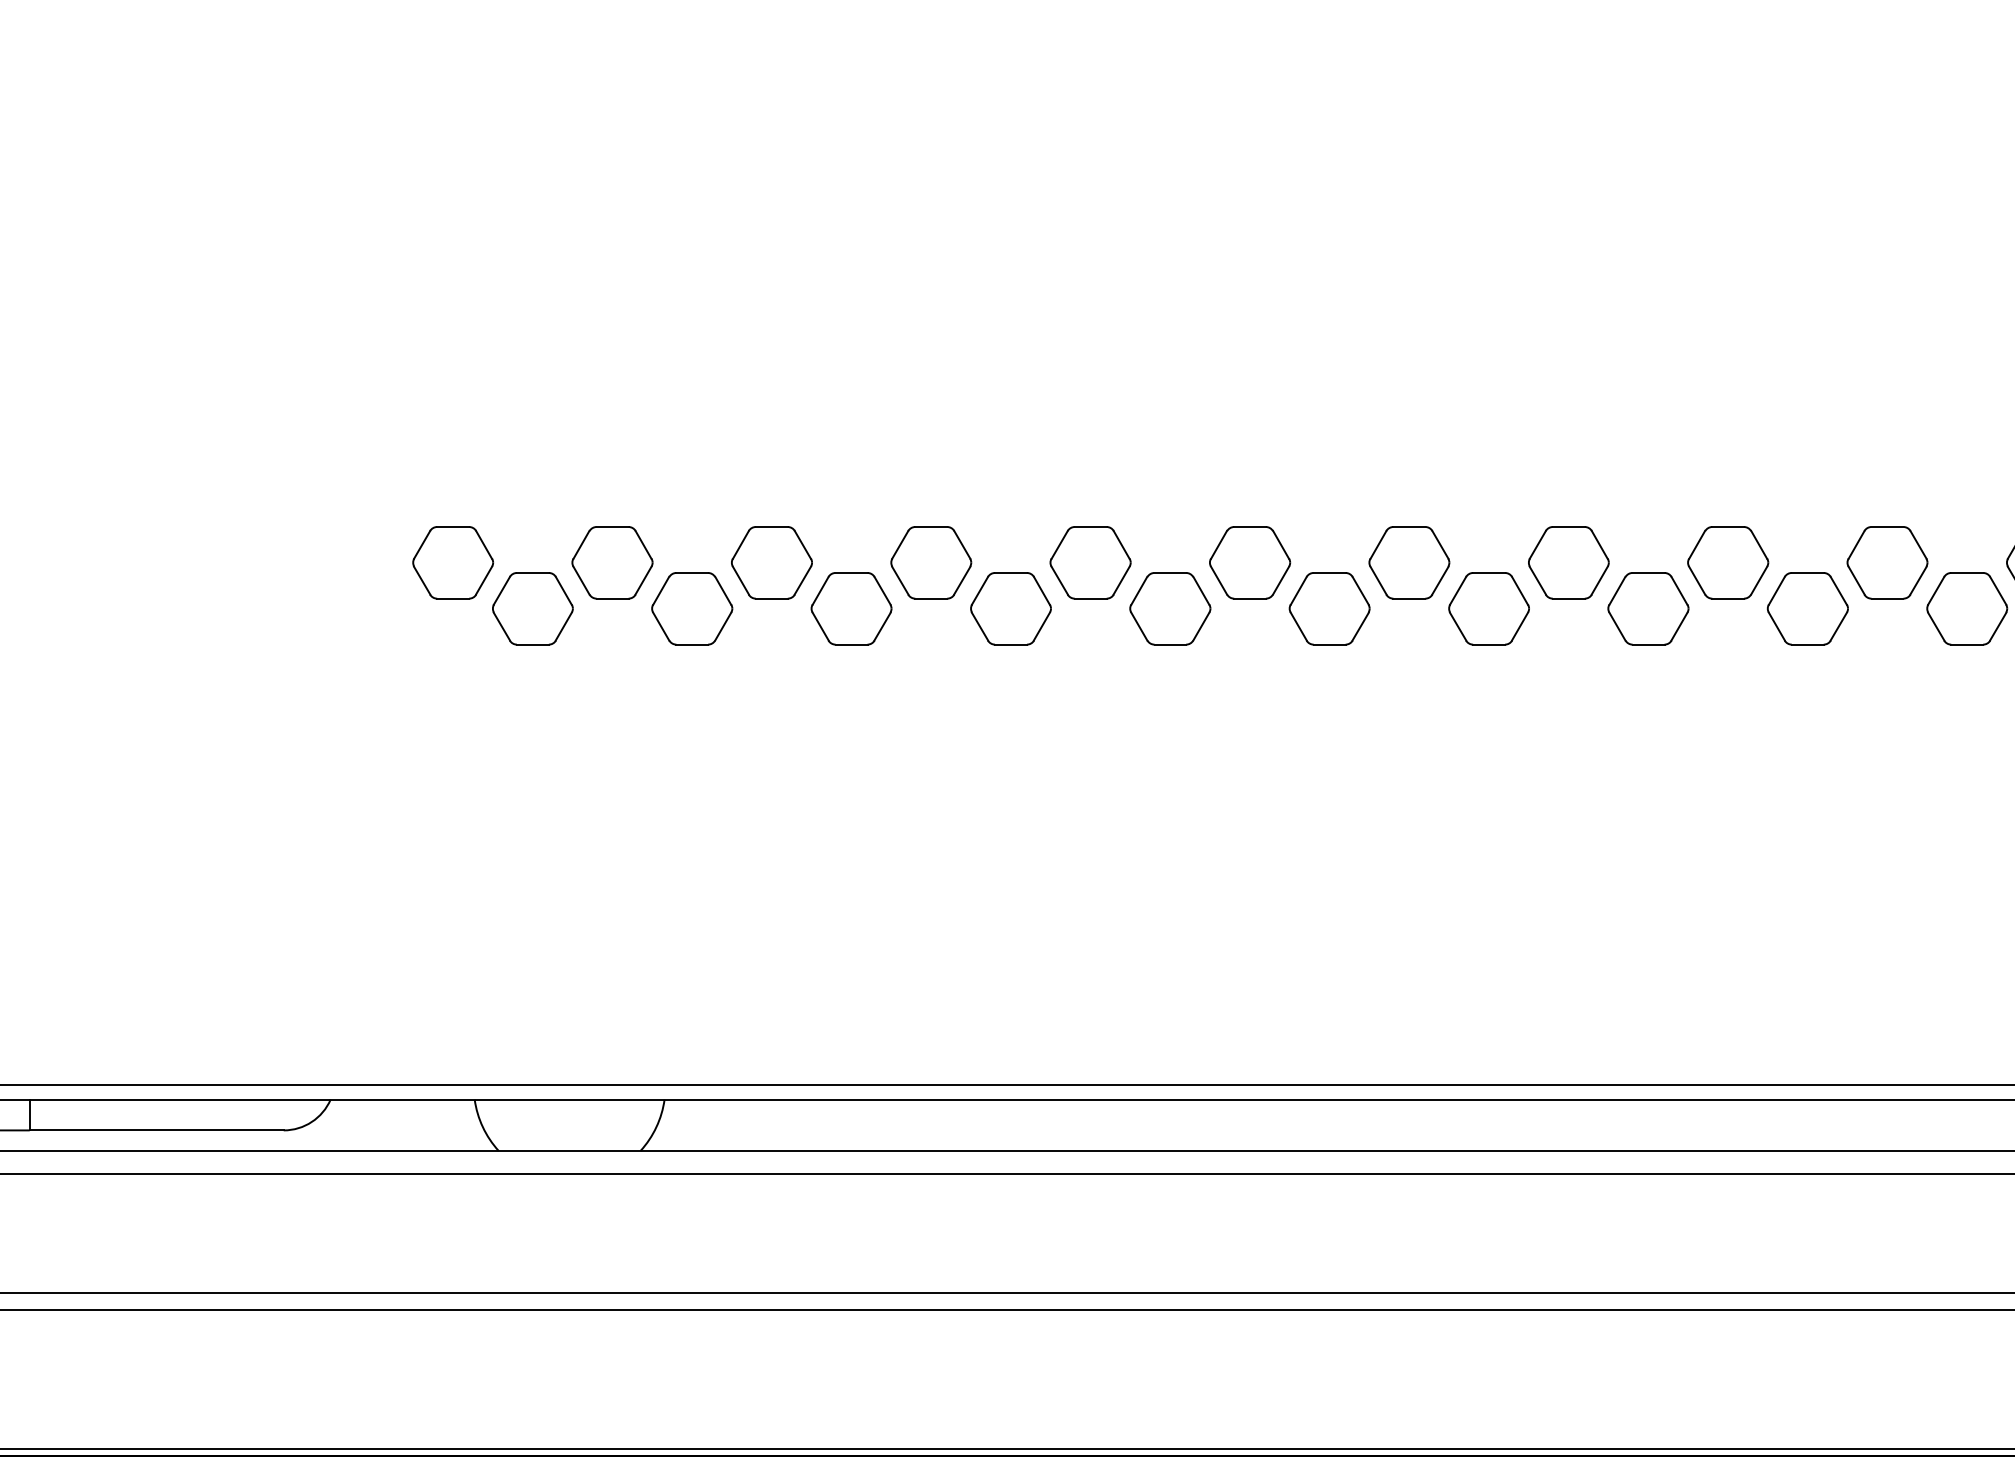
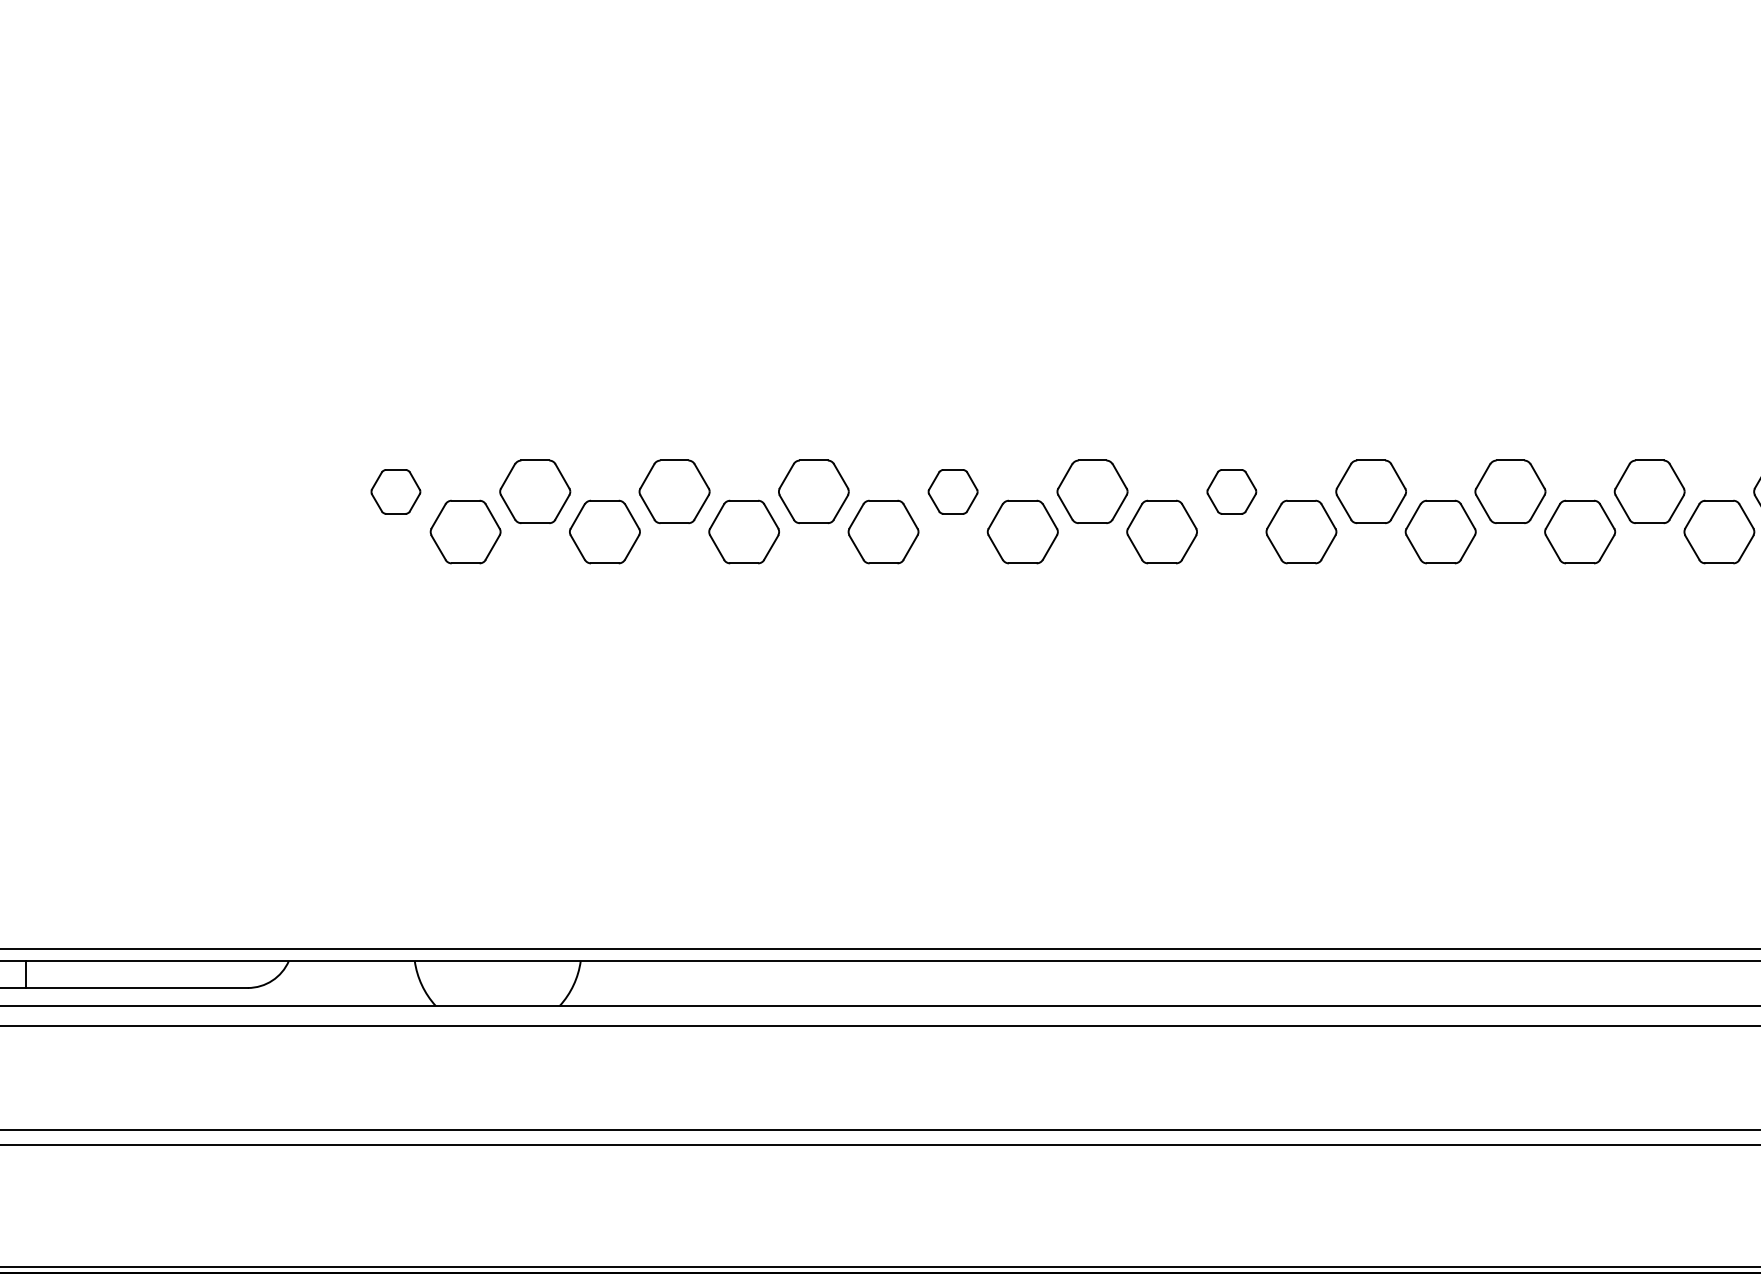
part: (452, 562) -> (395, 491), size x0.7
part: (1090, 562) -> (953, 491), size x0.7
part: (1409, 562) -> (1231, 491), size x0.7

